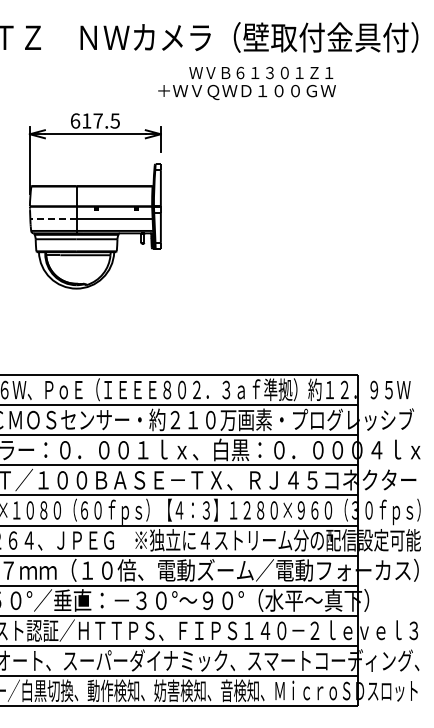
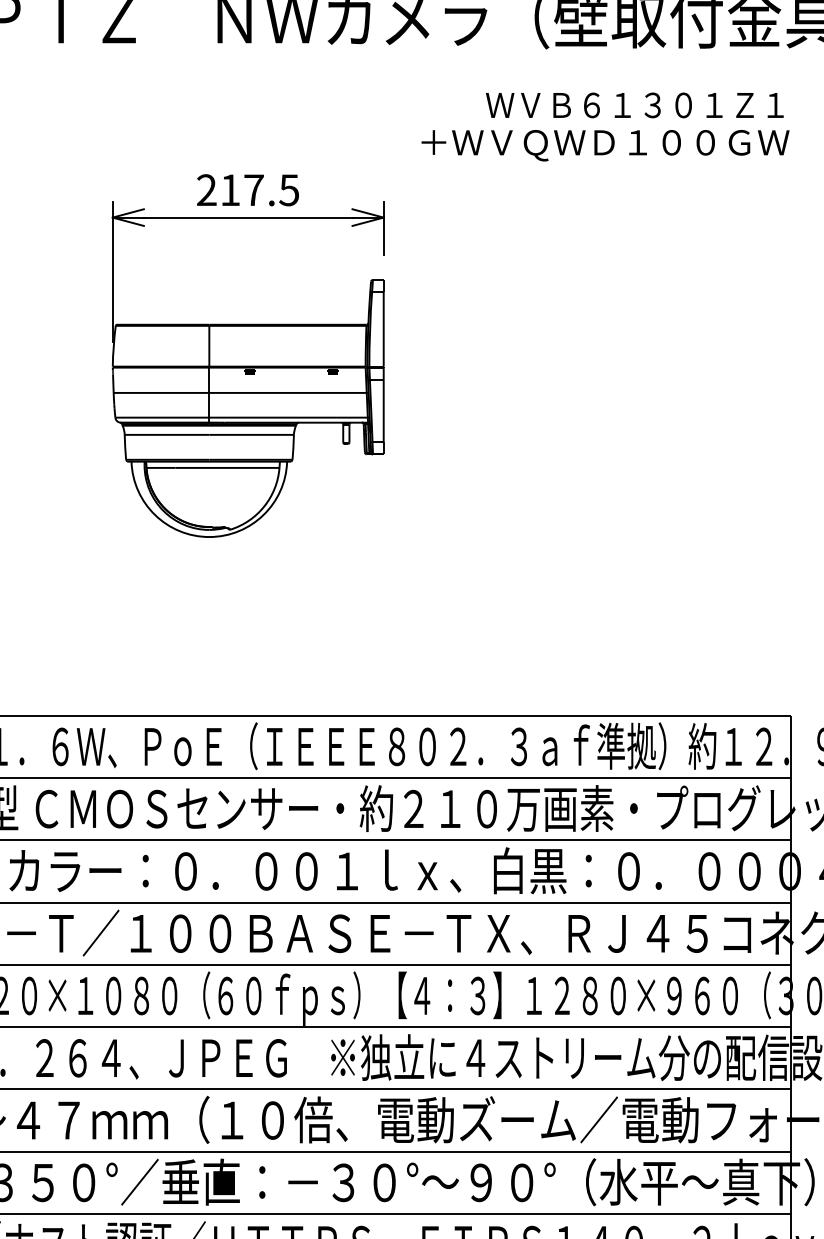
text: (246, 83) -> (604, 127), moved
text: (75, 120) -> (207, 189), 617.5 -> 217.5
line: (52, 218) -> (159, 391), dashed -> solid

